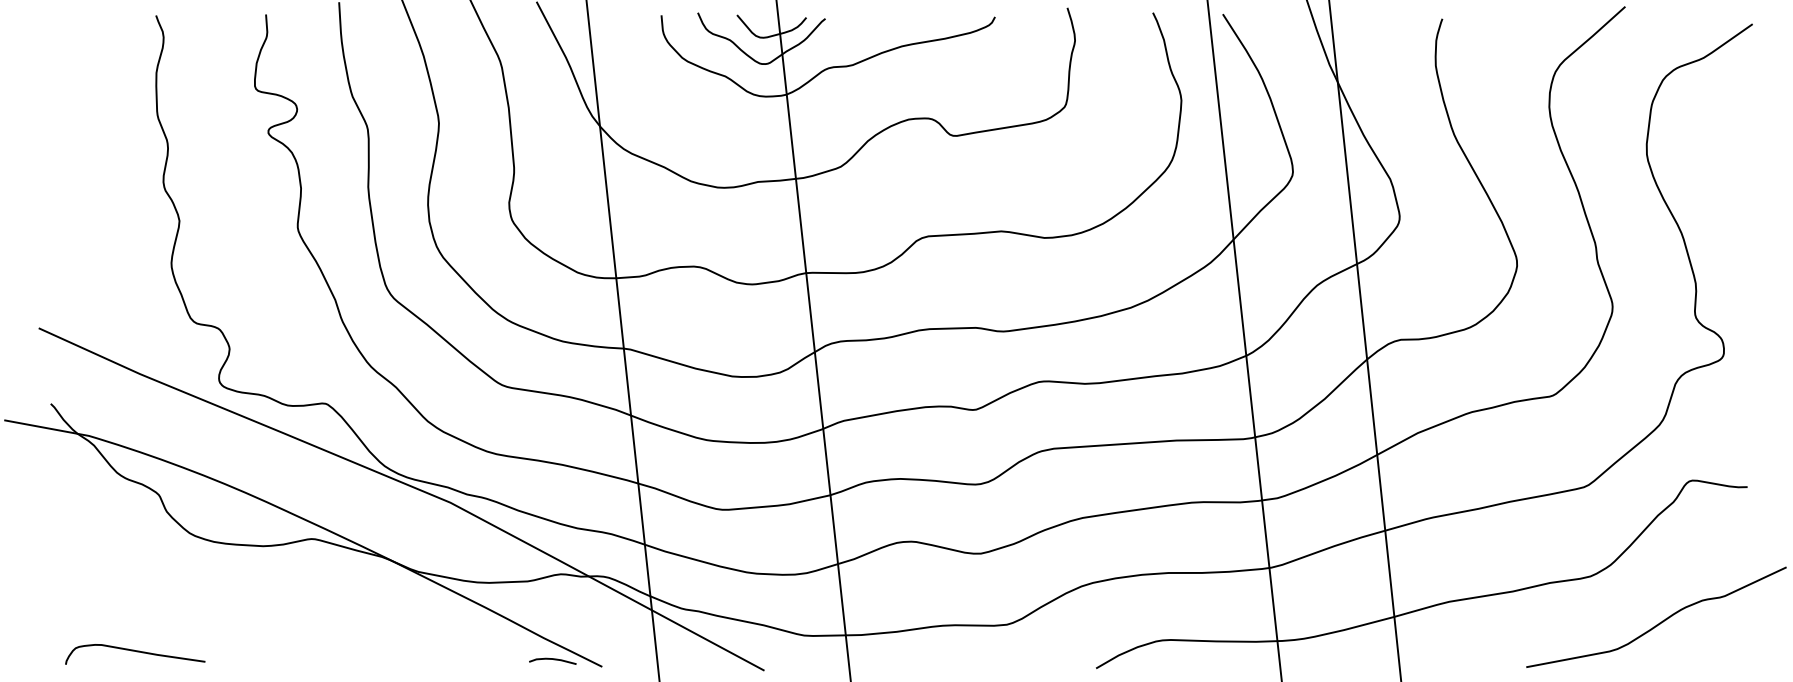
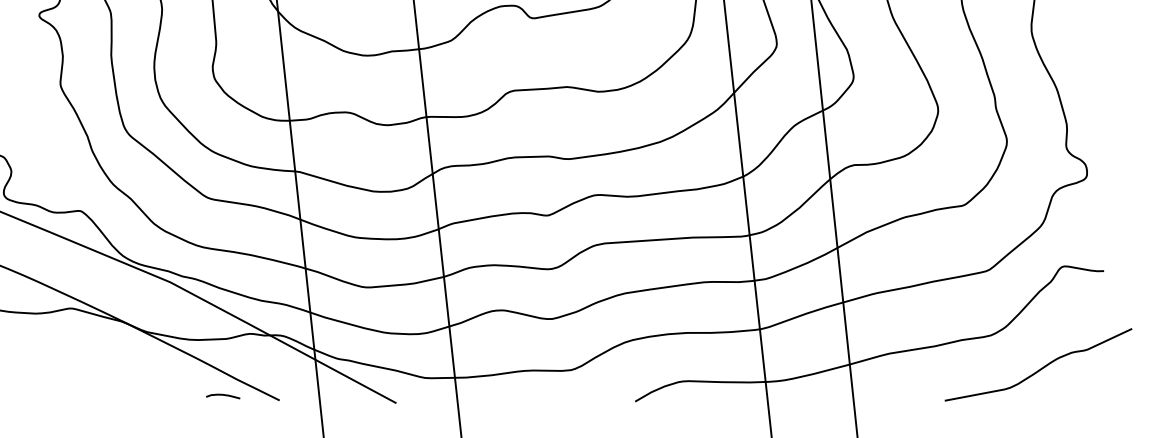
curve: (552, 659) -> (222, 395), moved

